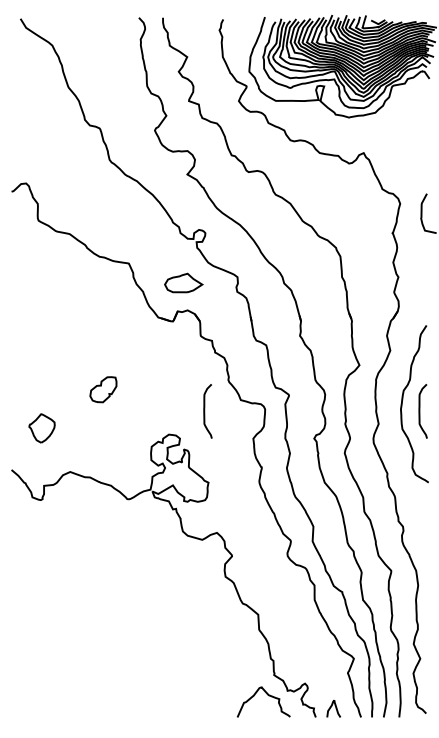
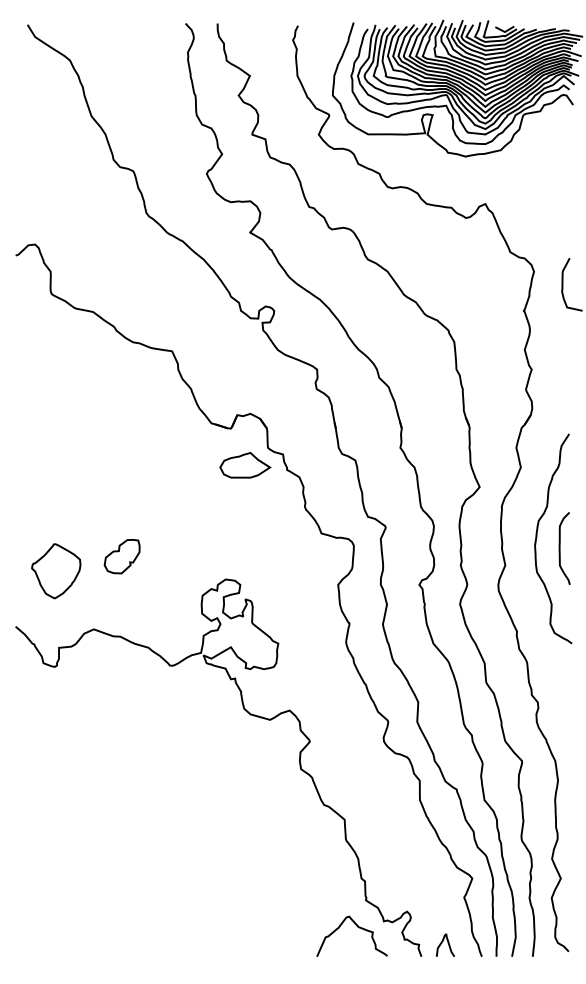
part: (183, 283) -> (245, 465), moved
part: (102, 389) -> (121, 556), moved
curve: (204, 411) -> (273, 548), removed
part: (42, 428) -> (56, 571), size x1.43

